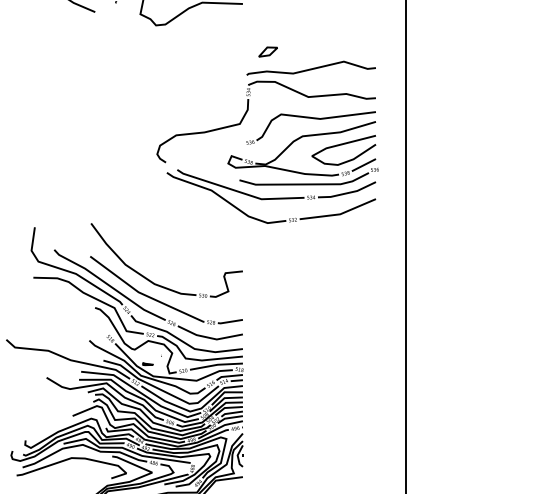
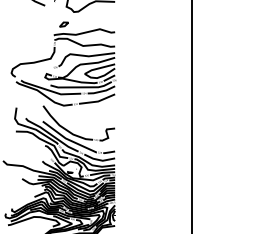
part: (266, 134) -> (63, 63), moved

